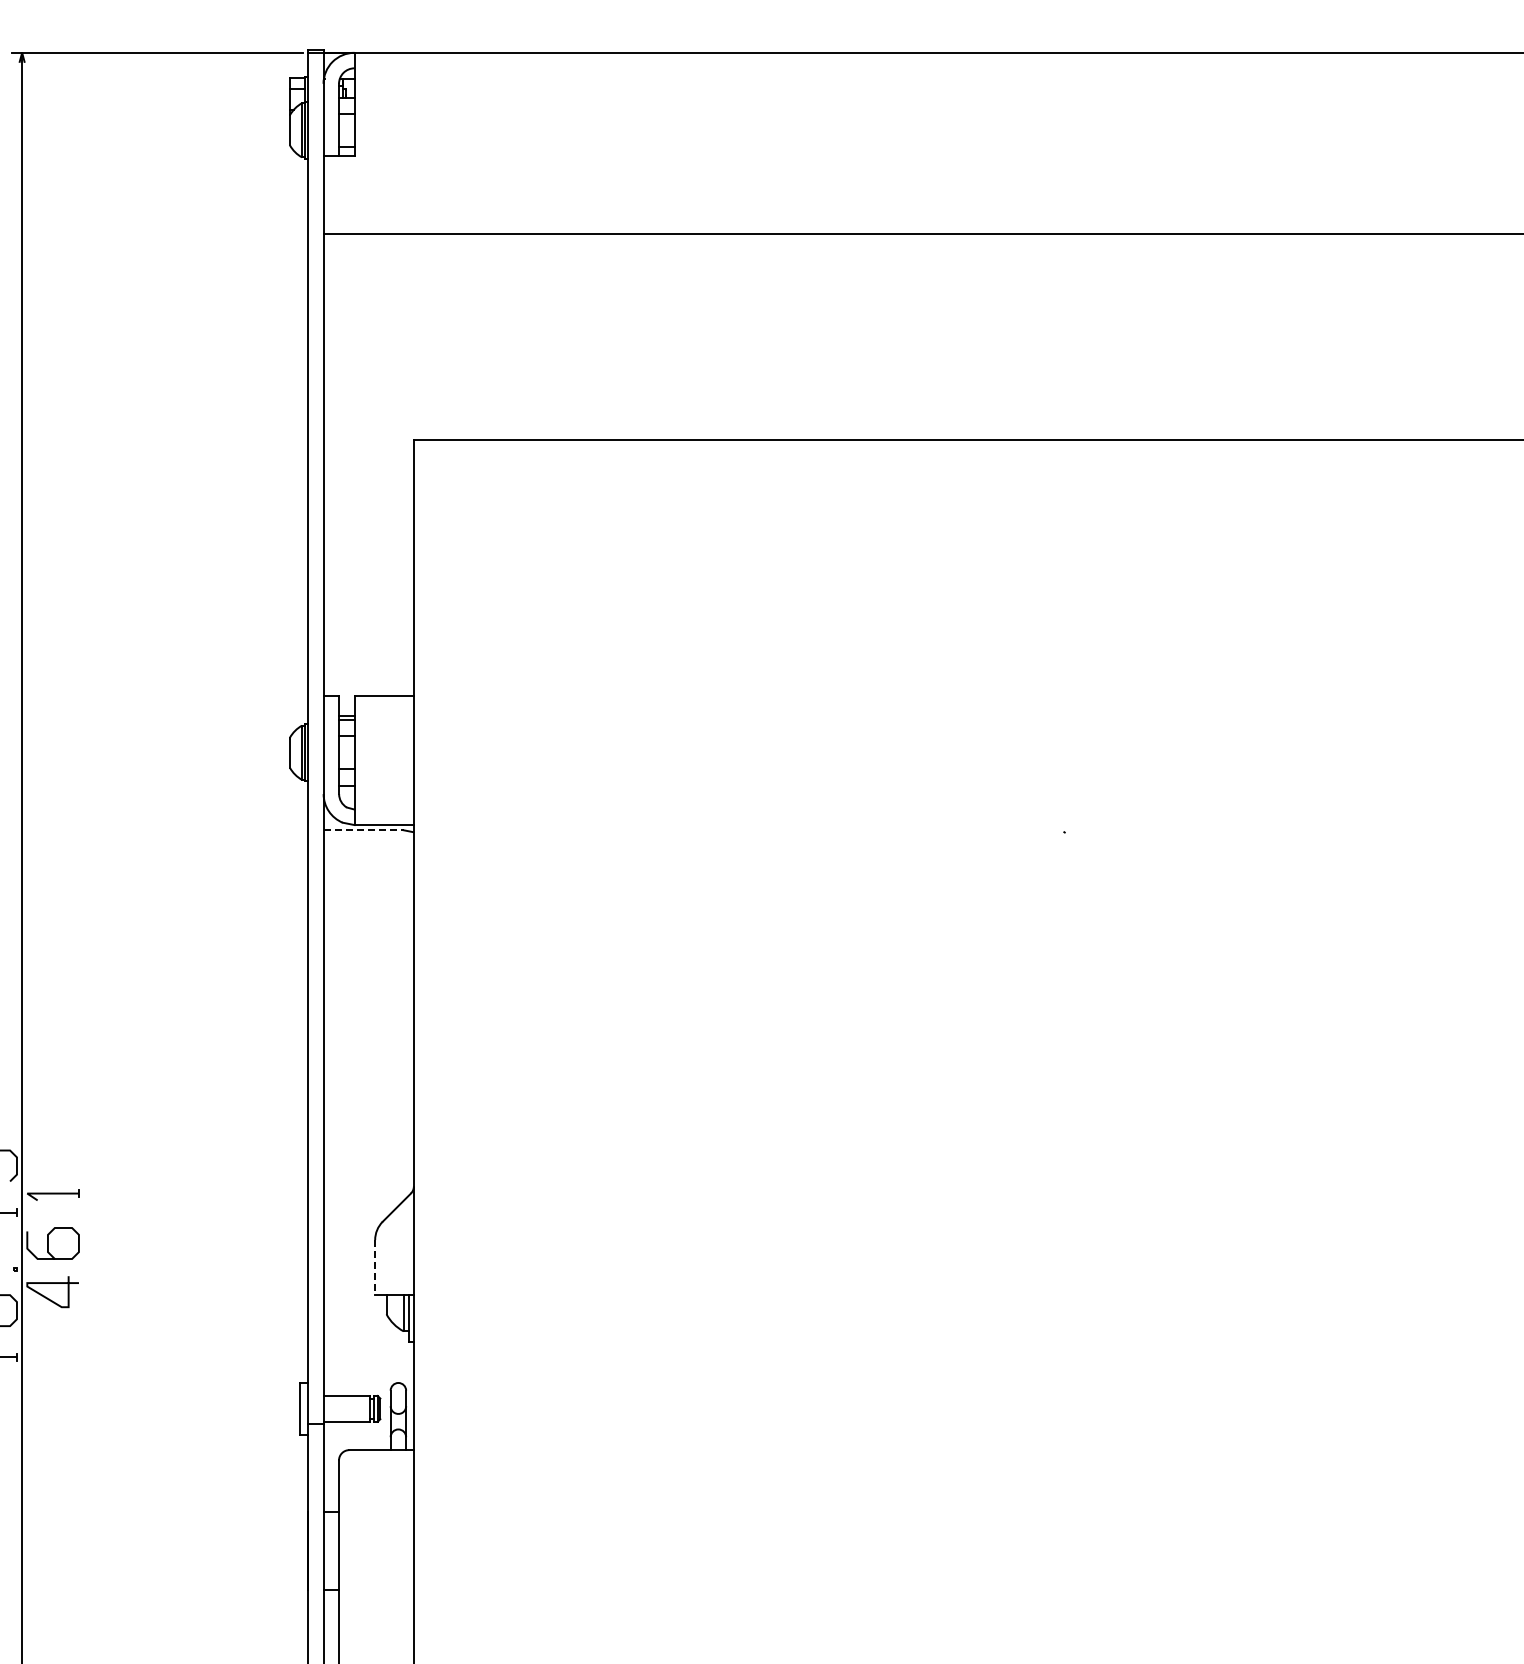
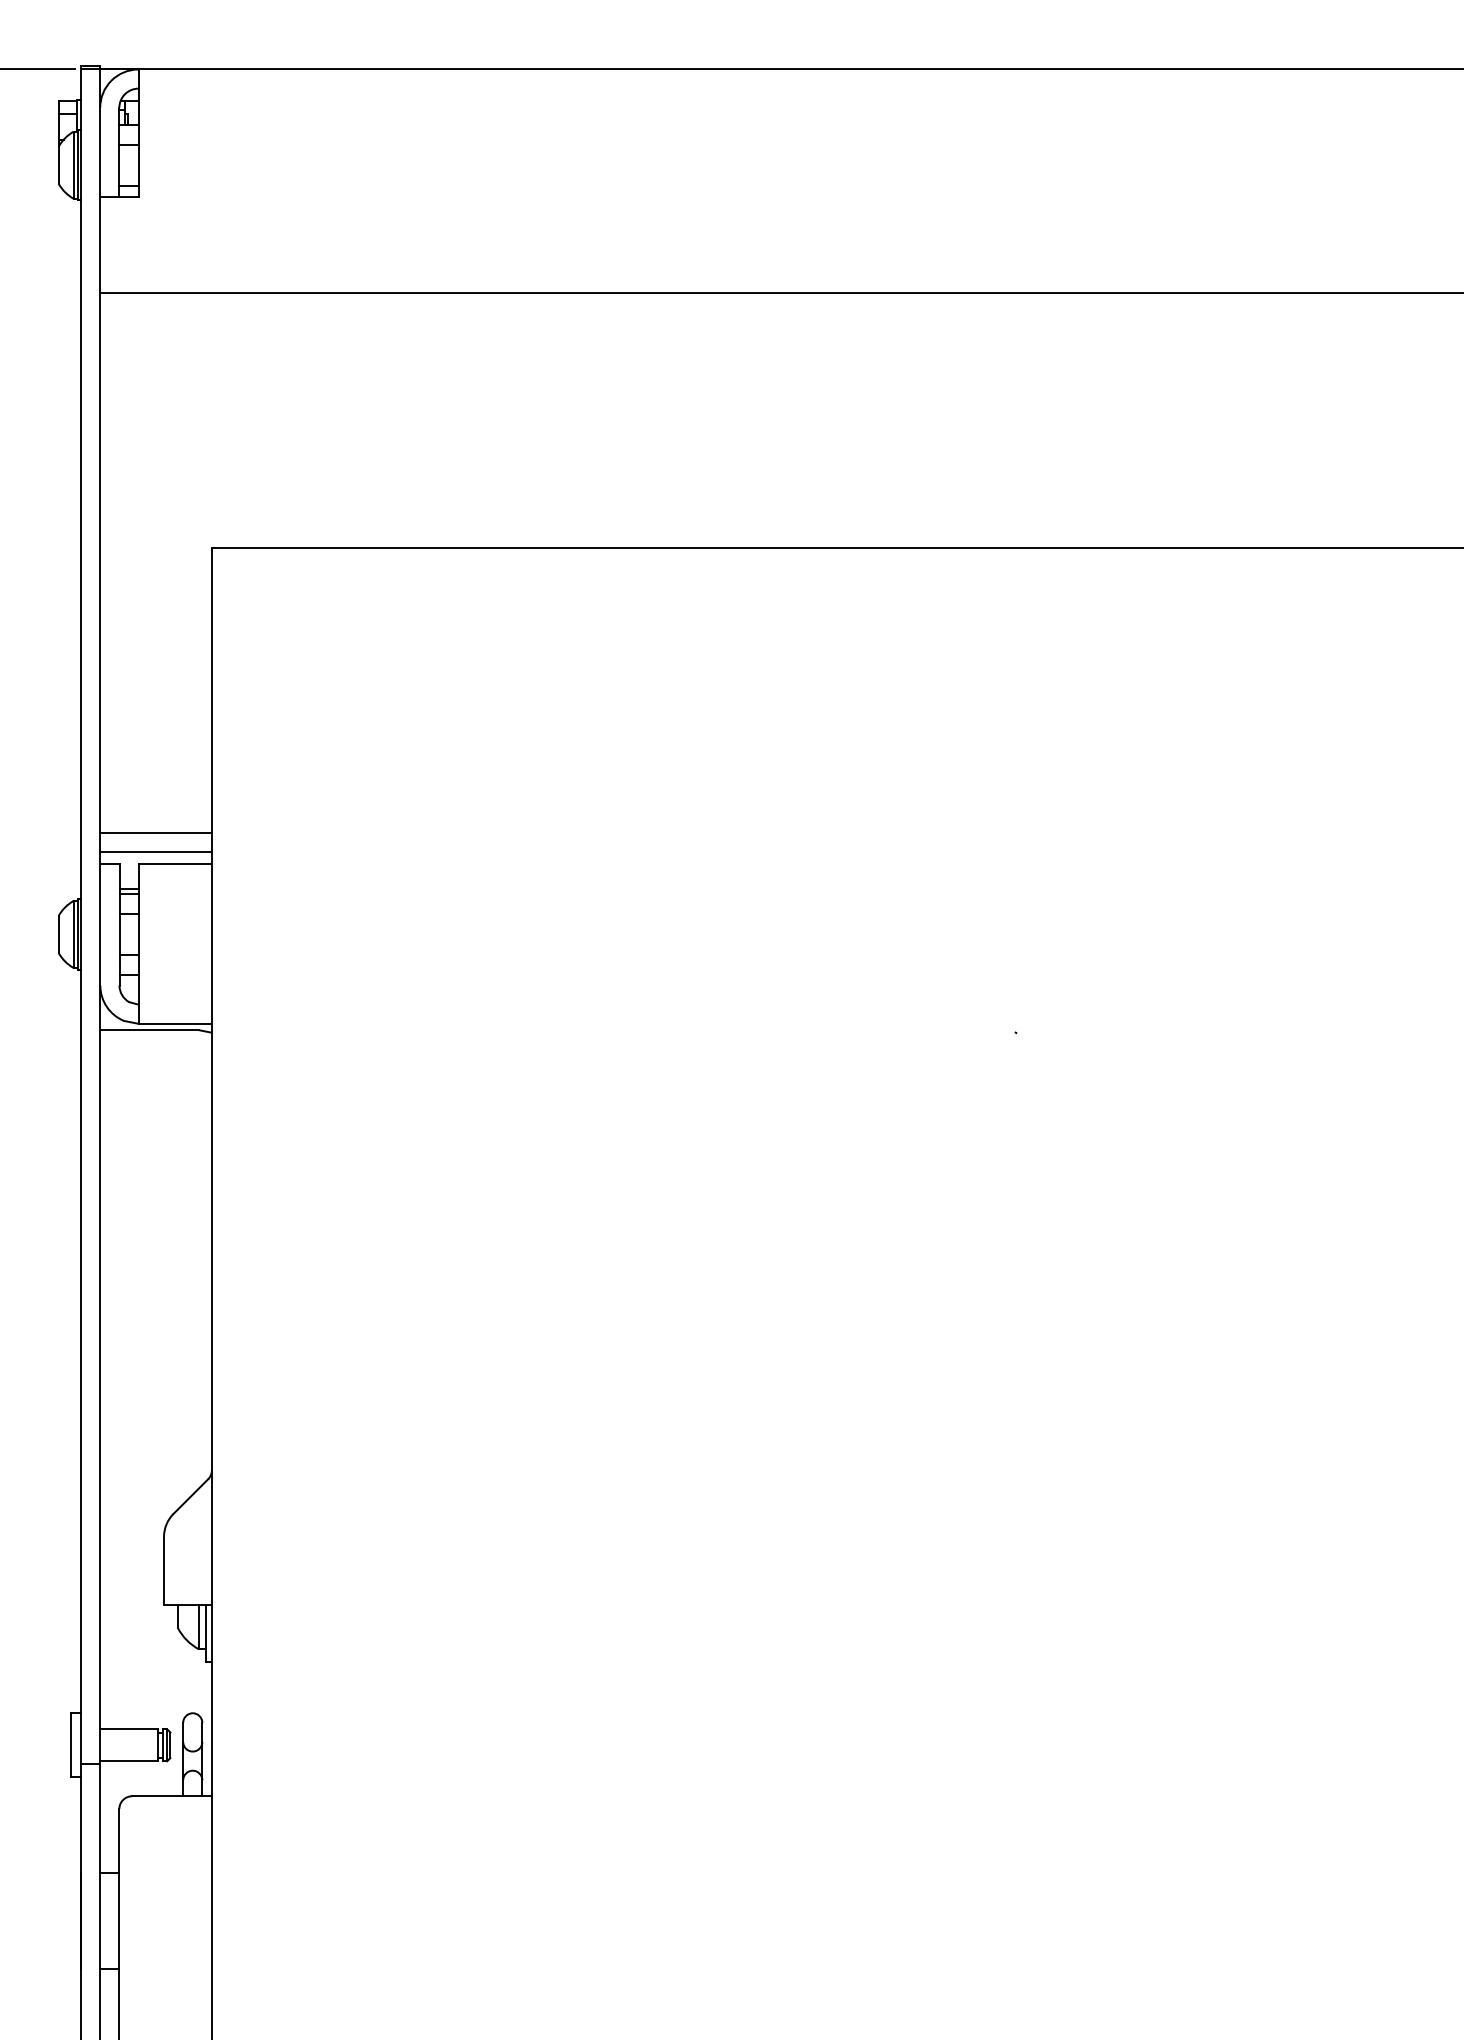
line: (368, 670) -> (155, 832), added
line: (368, 686) -> (155, 852), added
line: (364, 830) -> (150, 1030), dashed -> solid
line: (375, 1267) -> (164, 1570), dashed -> solid

